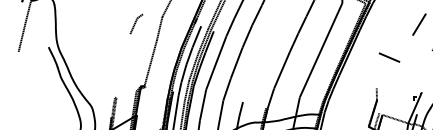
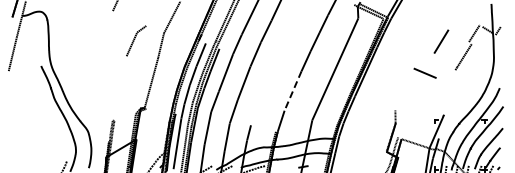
part: (136, 23) -> (135, 40), size x1.4
line: (388, 56) -> (424, 72), moved
line: (281, 70) -> (292, 91), solid -> dashed

